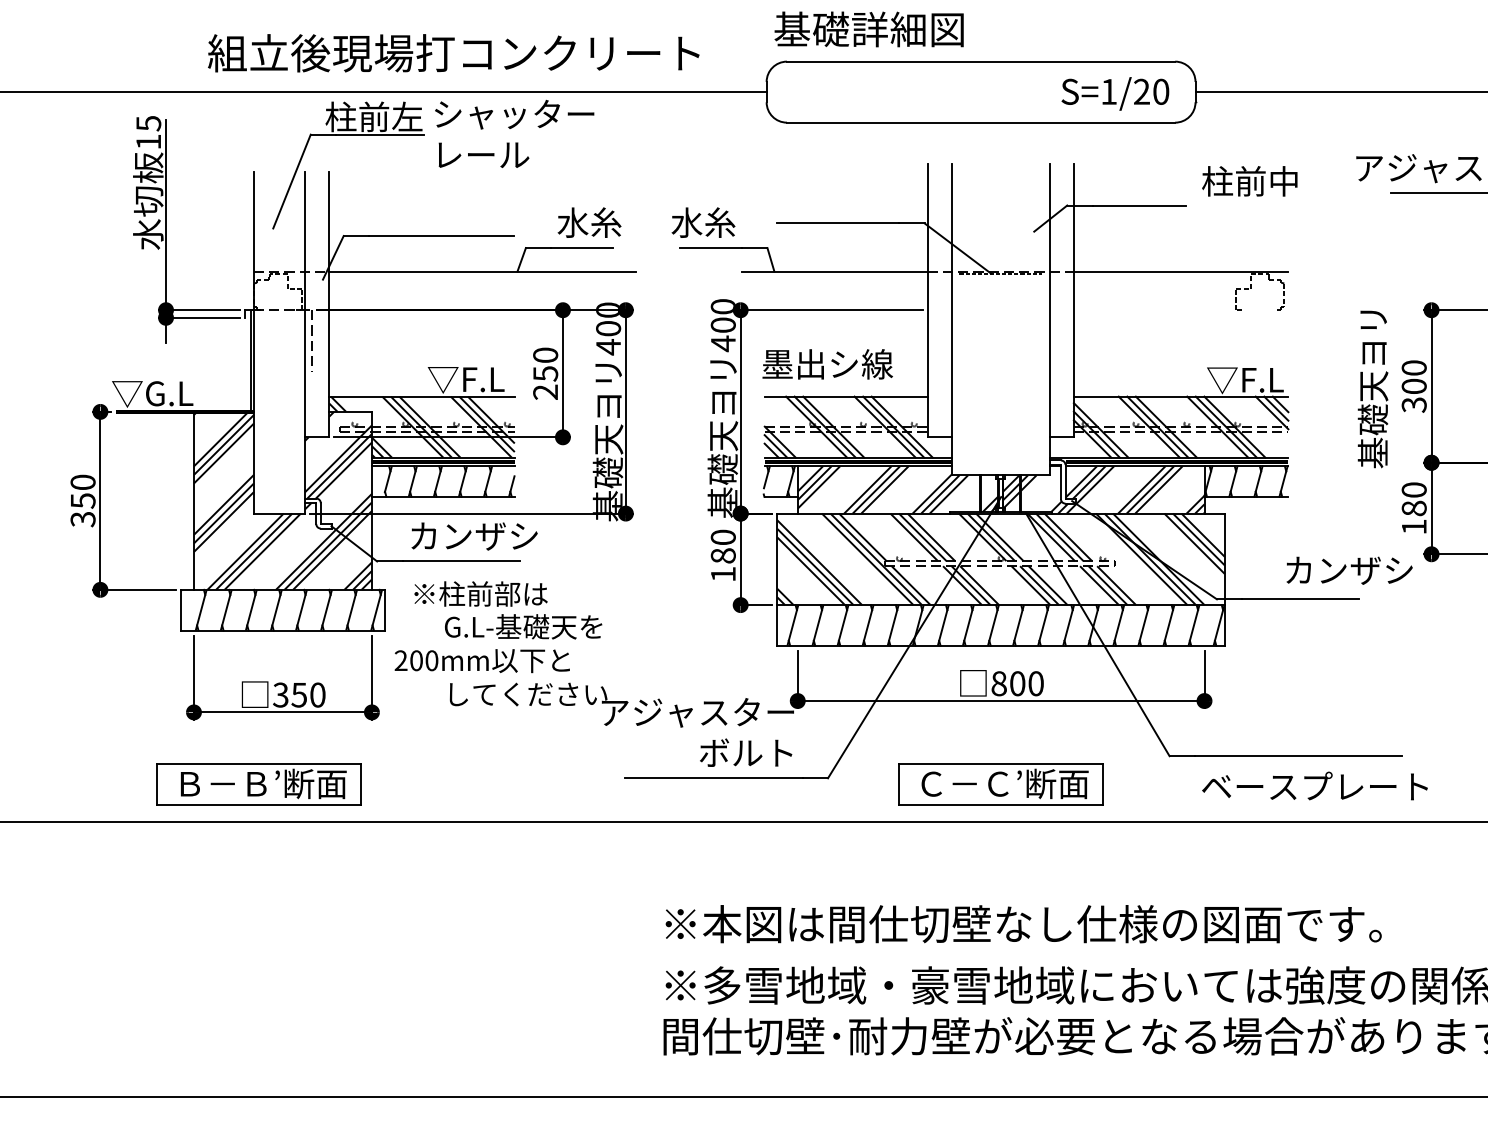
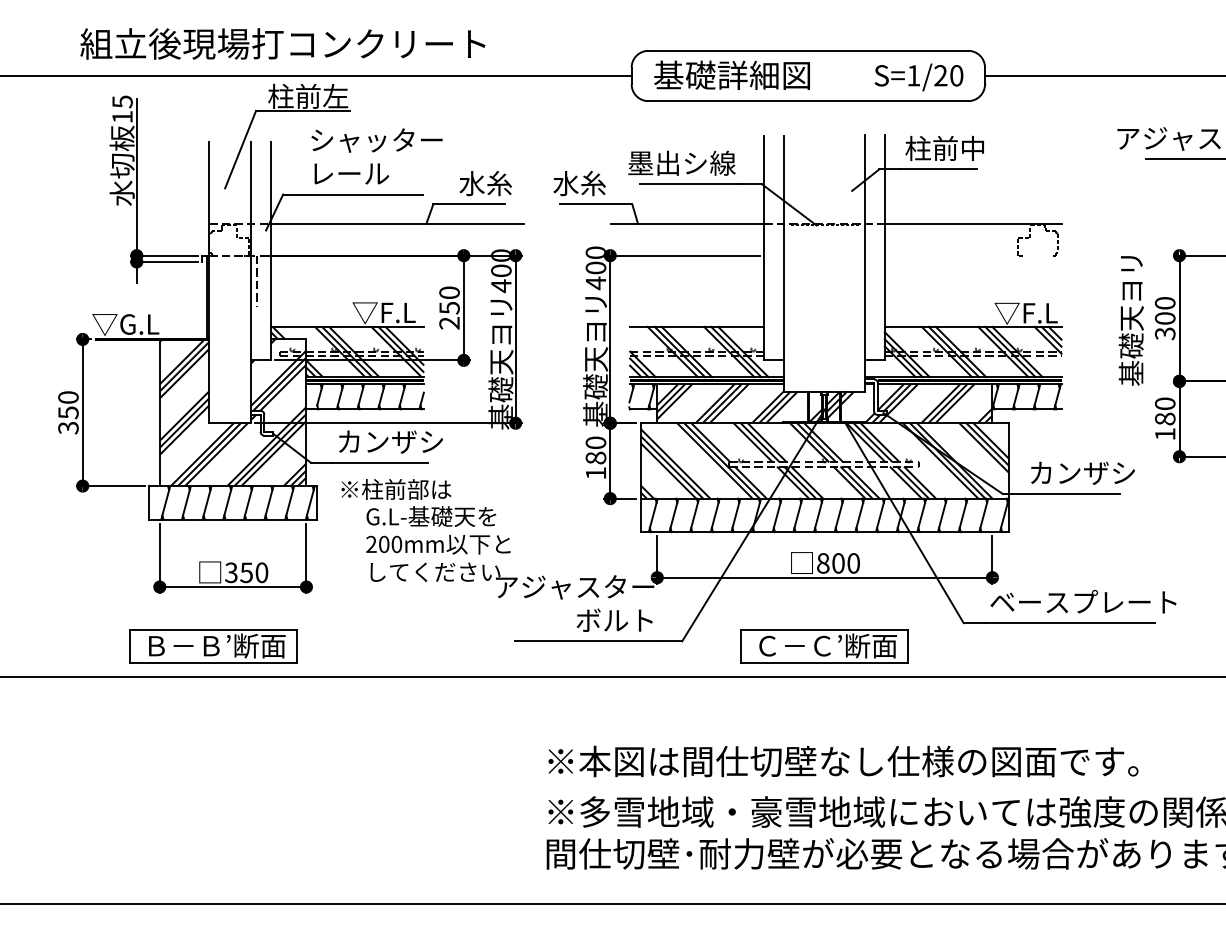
text: (868, 28) -> (731, 74), moved
text: (453, 52) -> (282, 43), moved
text: (514, 134) -> (376, 156), moved
text: (1249, 181) -> (944, 148), moved
text: (827, 363) -> (681, 162), moved
text: (1349, 569) -> (1082, 472), moved
text: (482, 660) -> (438, 544), moved
text: (1315, 785) -> (1083, 601), moved

